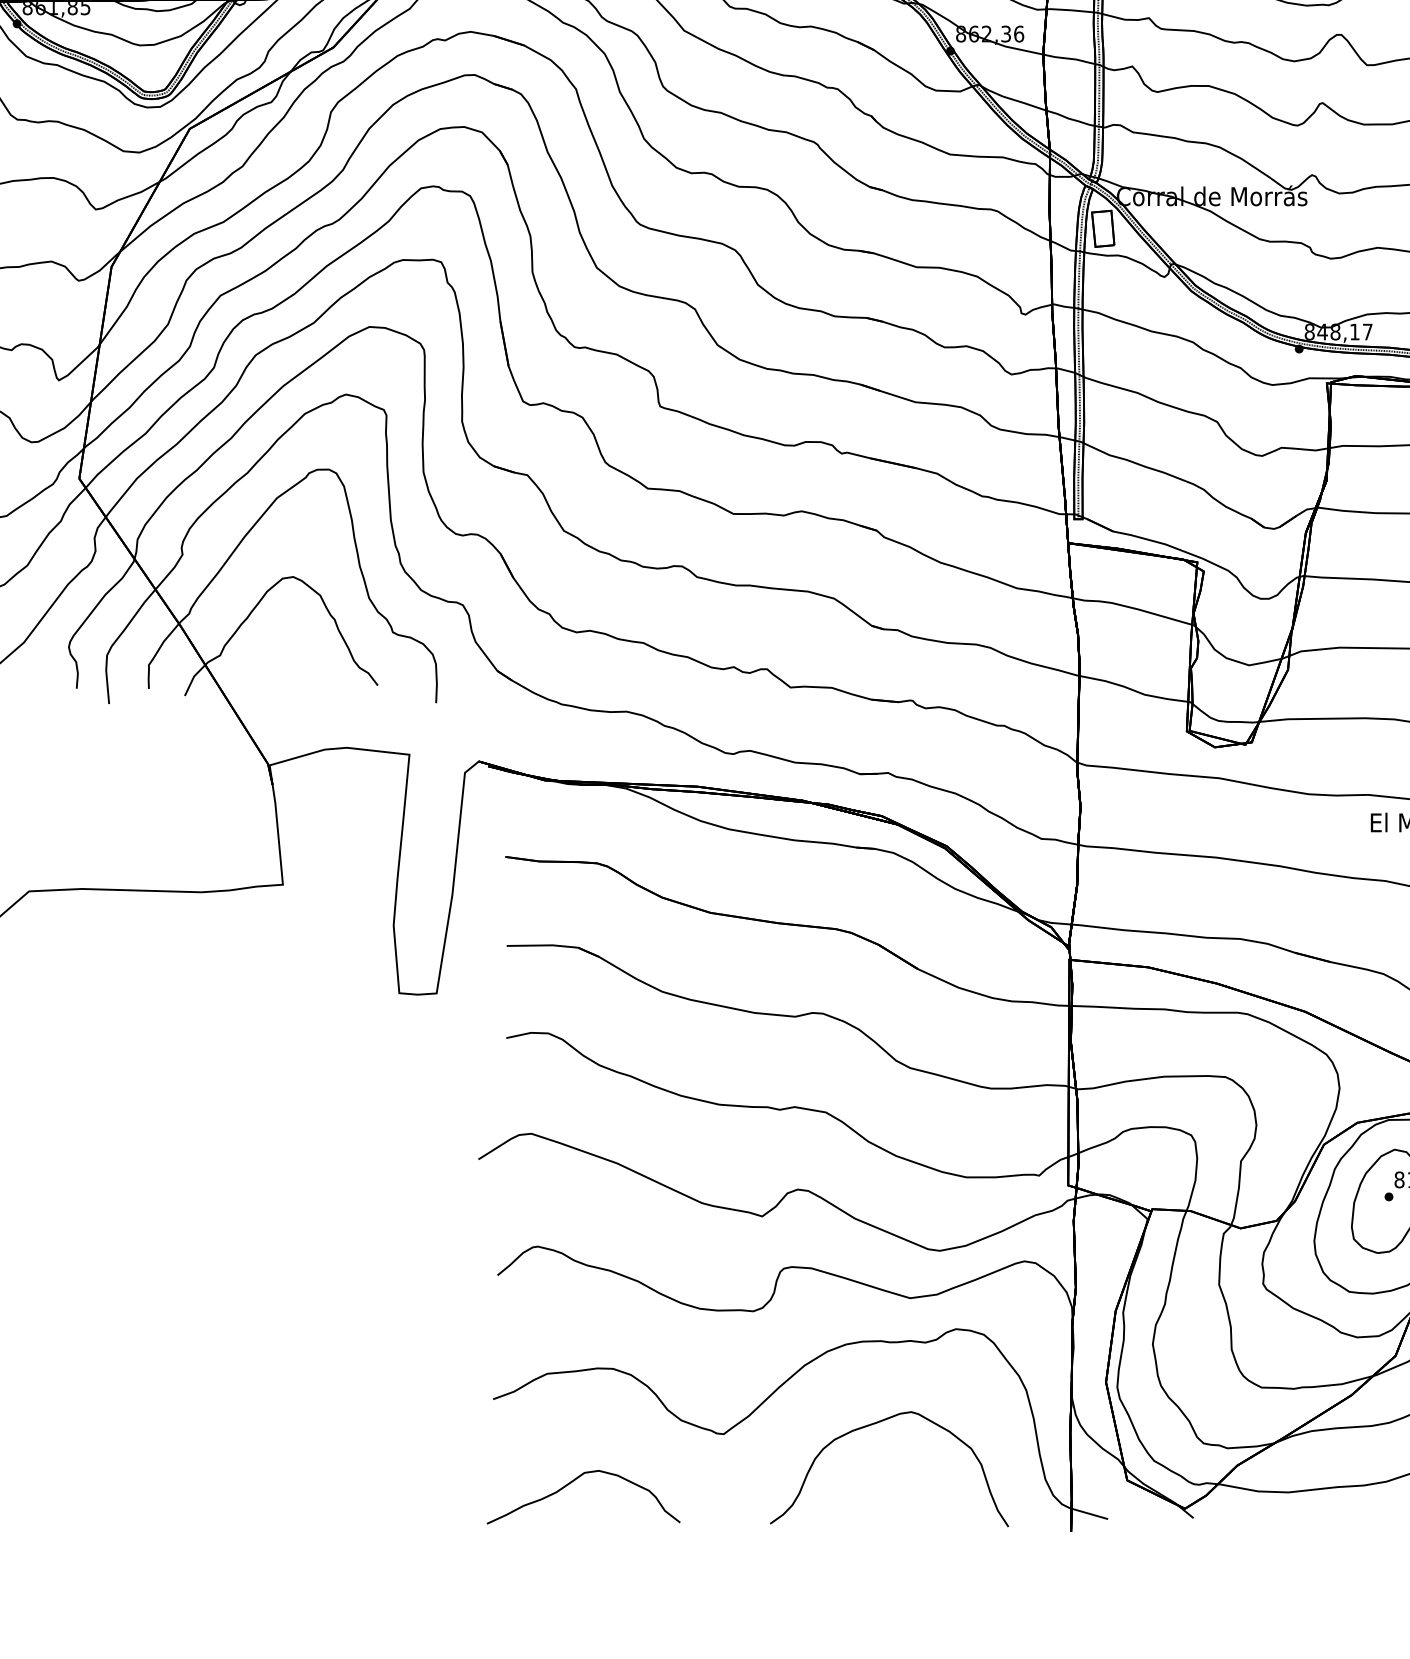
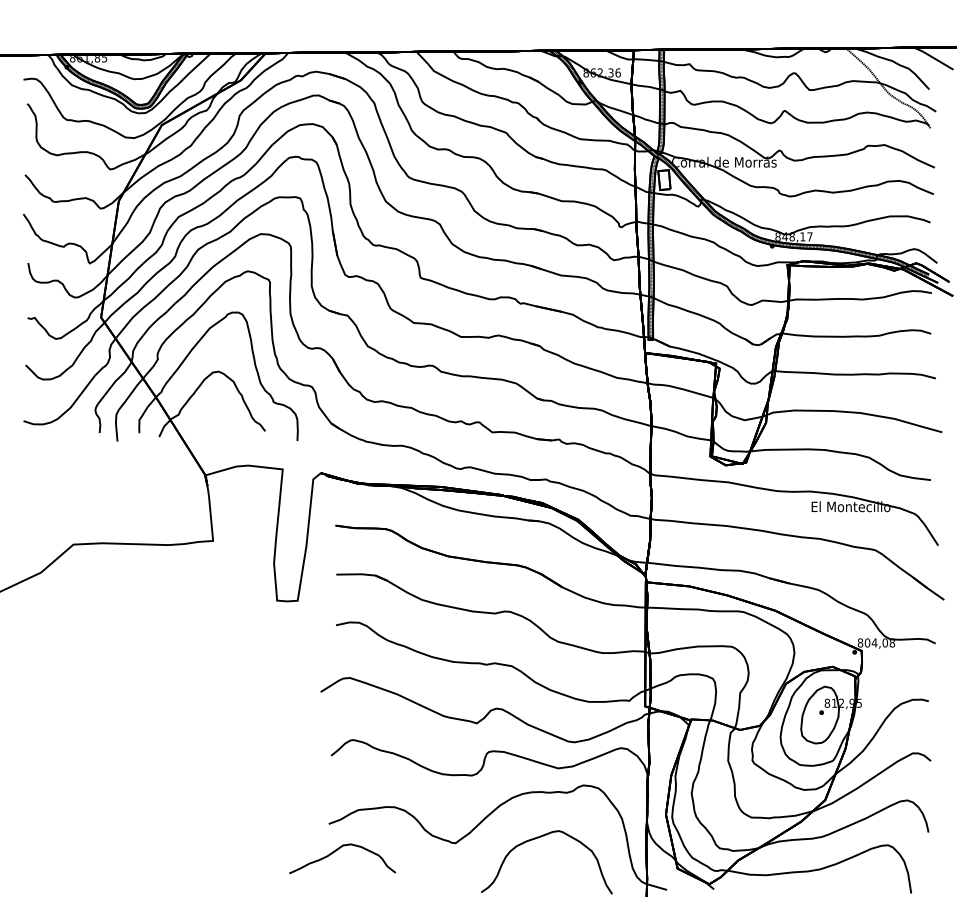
curve: (572, 1483) -> (336, 851), moved

